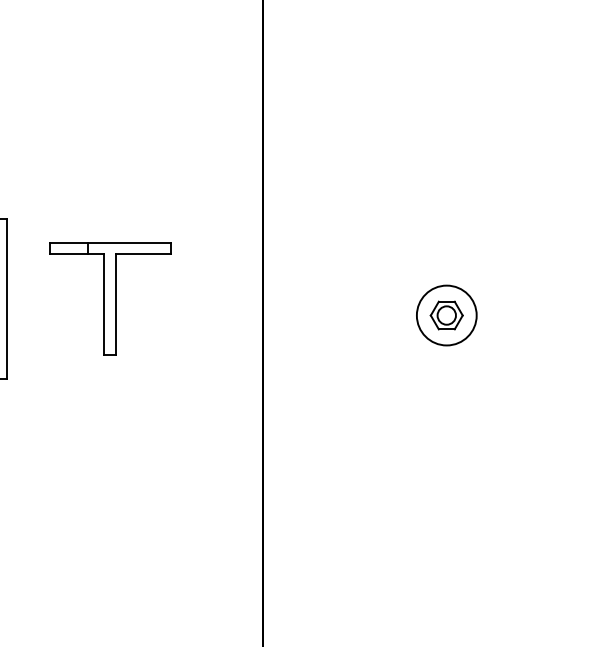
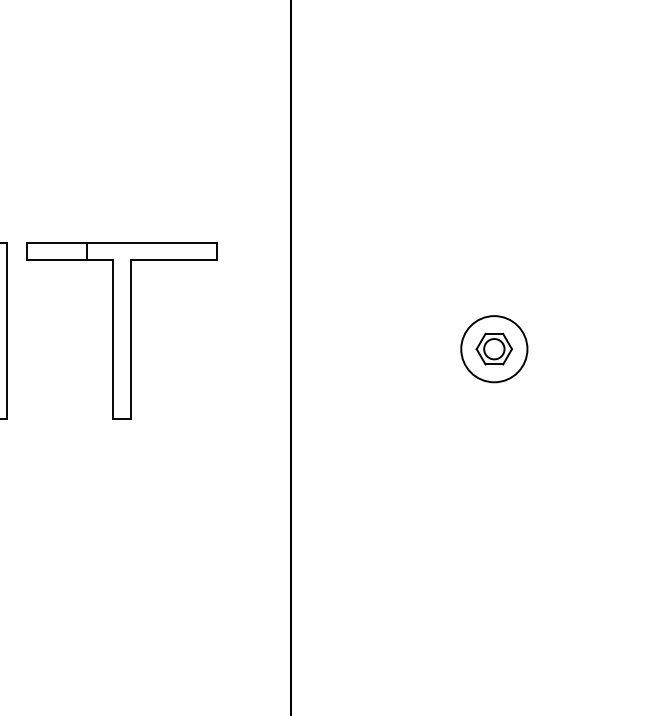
part: (110, 298) -> (122, 330), size x1.43

